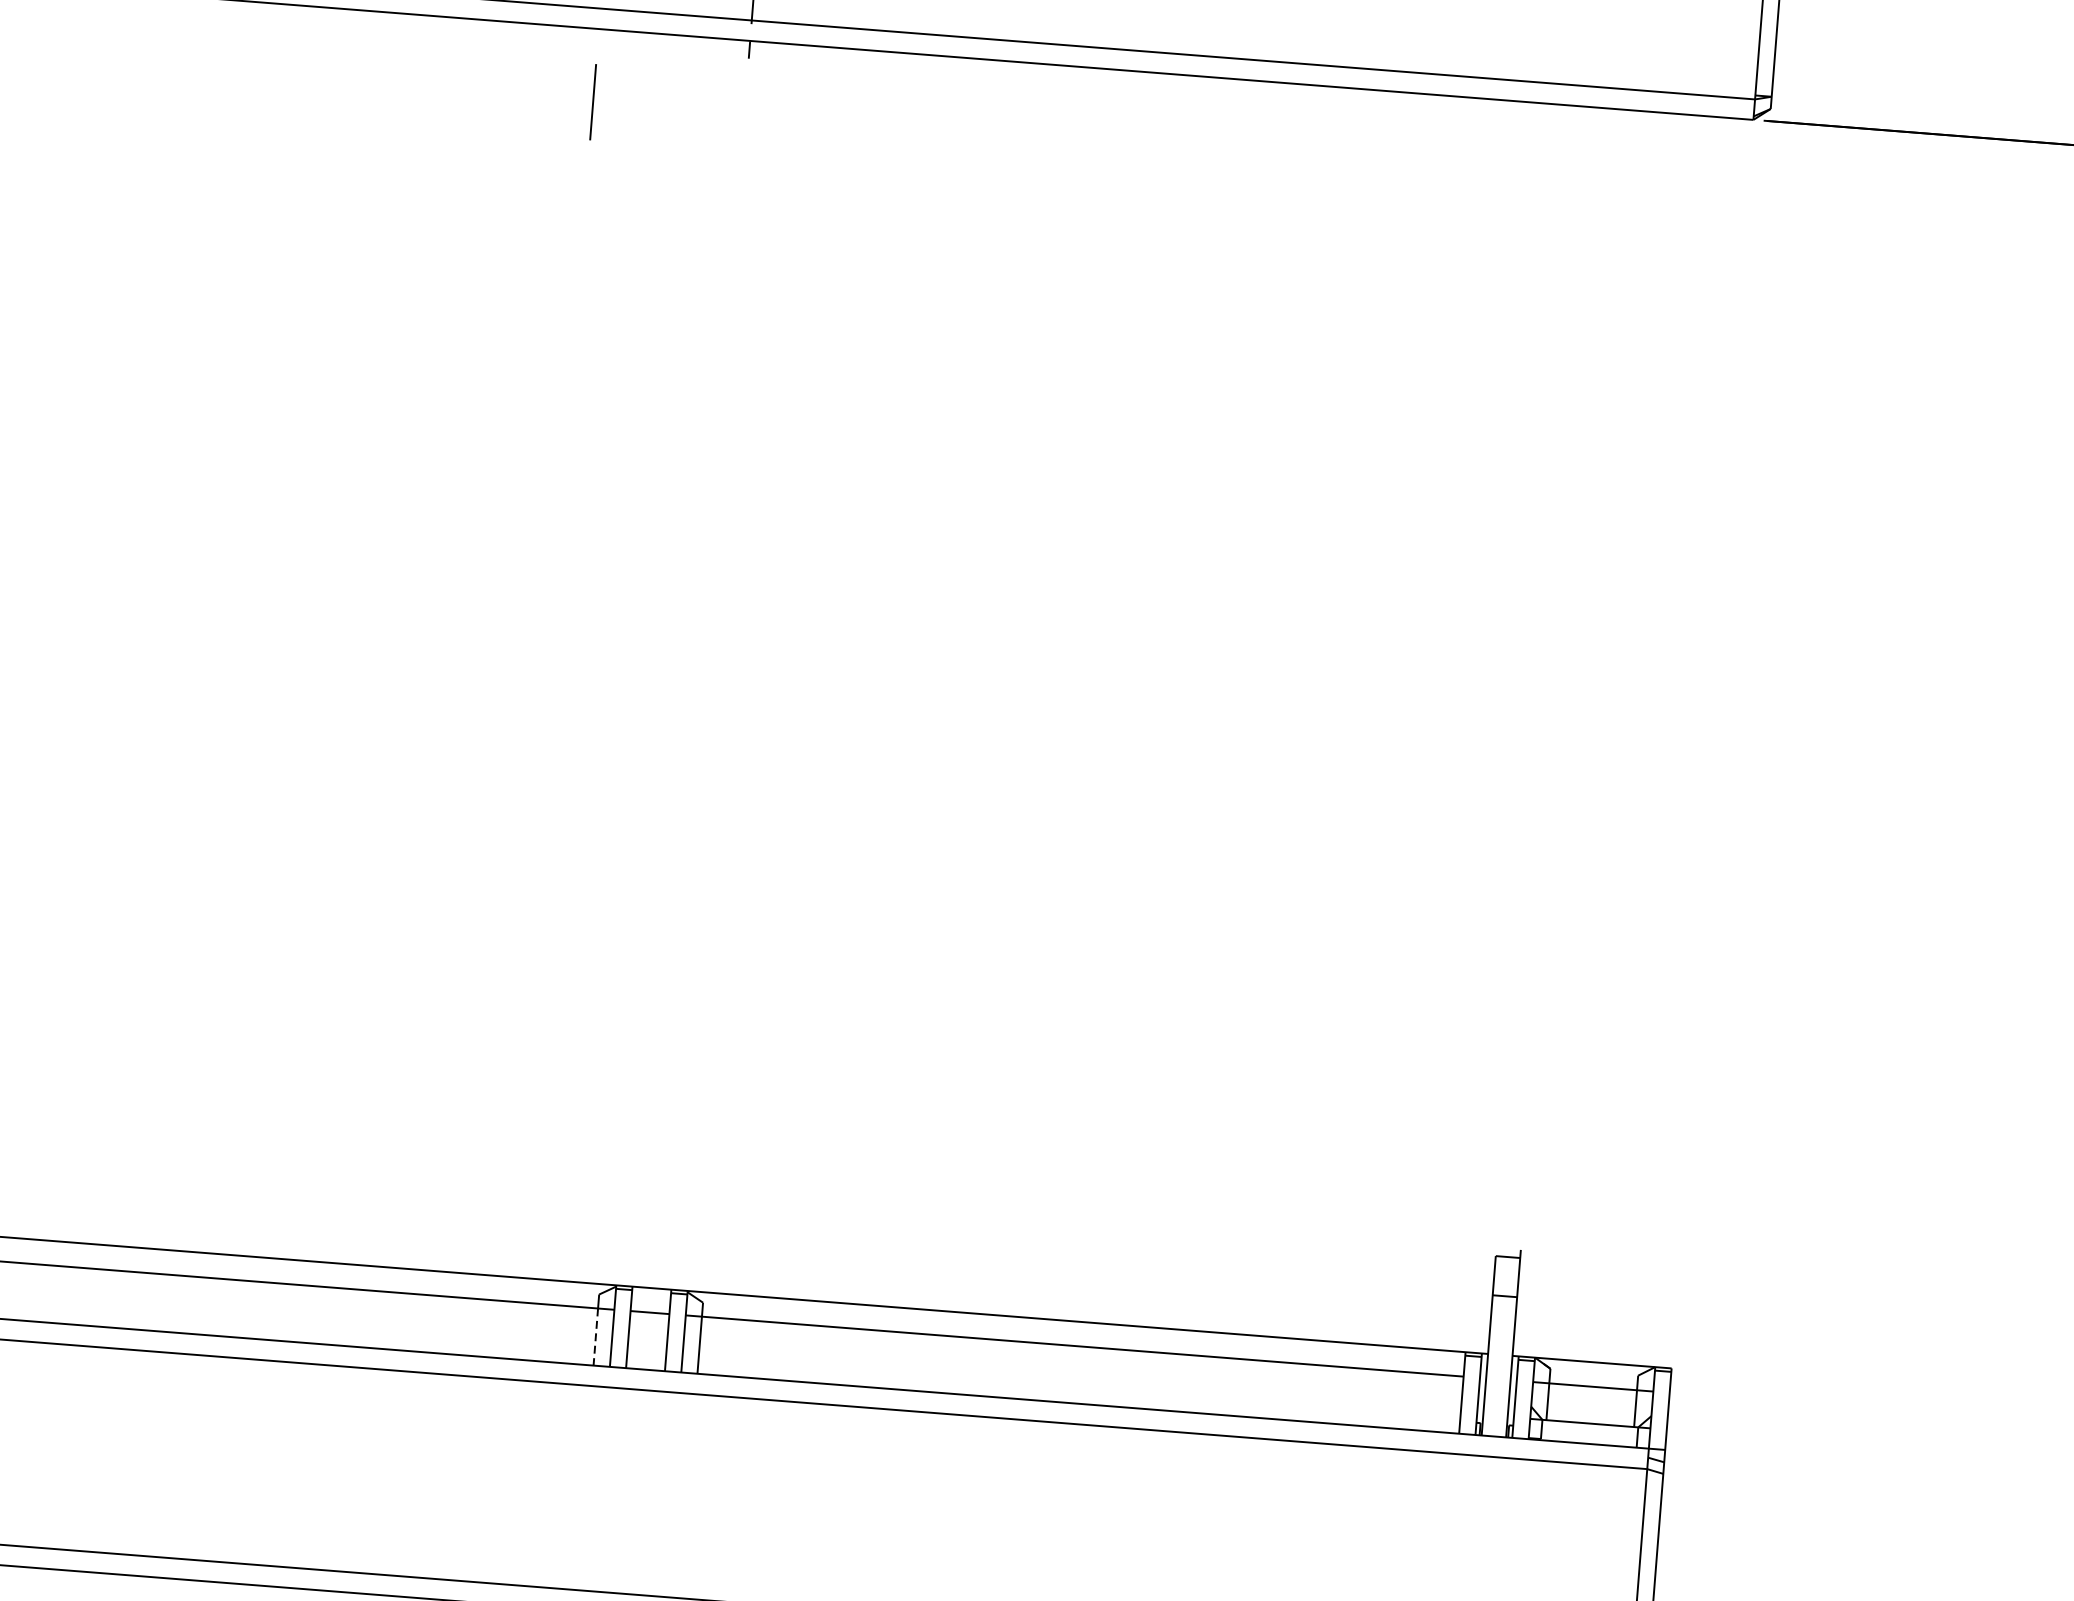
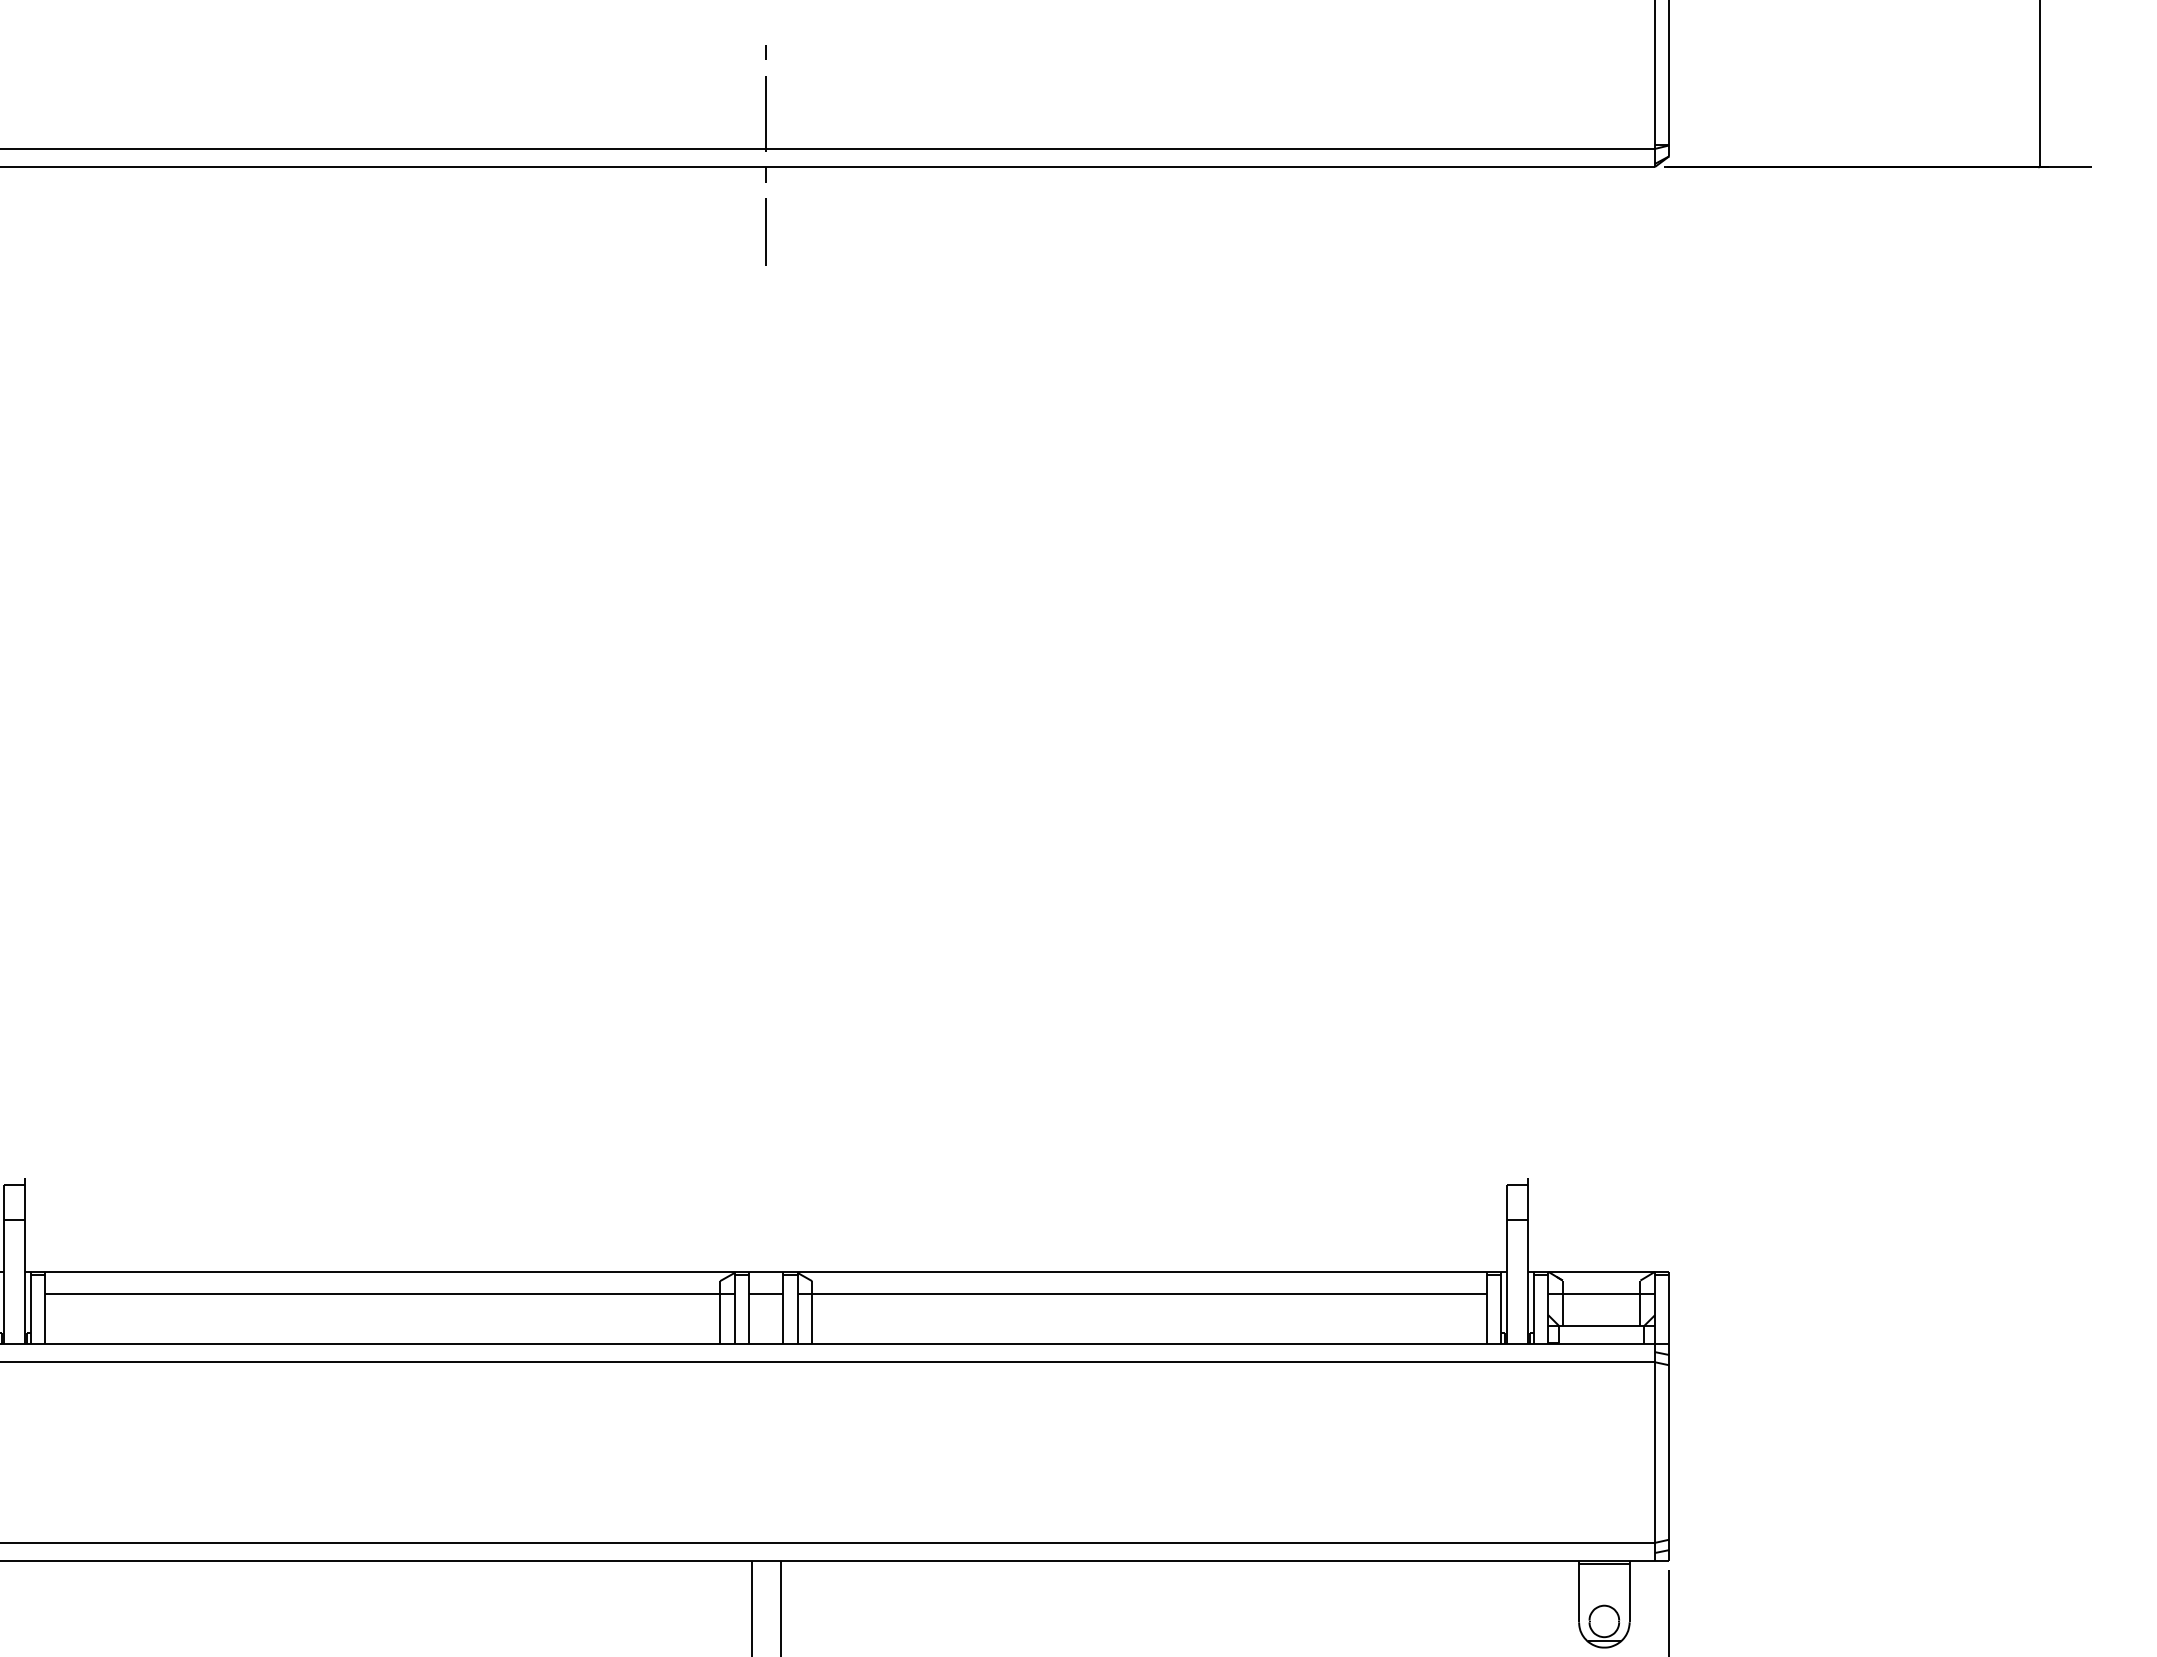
line: (592, 101) -> (765, 231), moved
line: (596, 1337) -> (720, 1319), dashed -> solid

